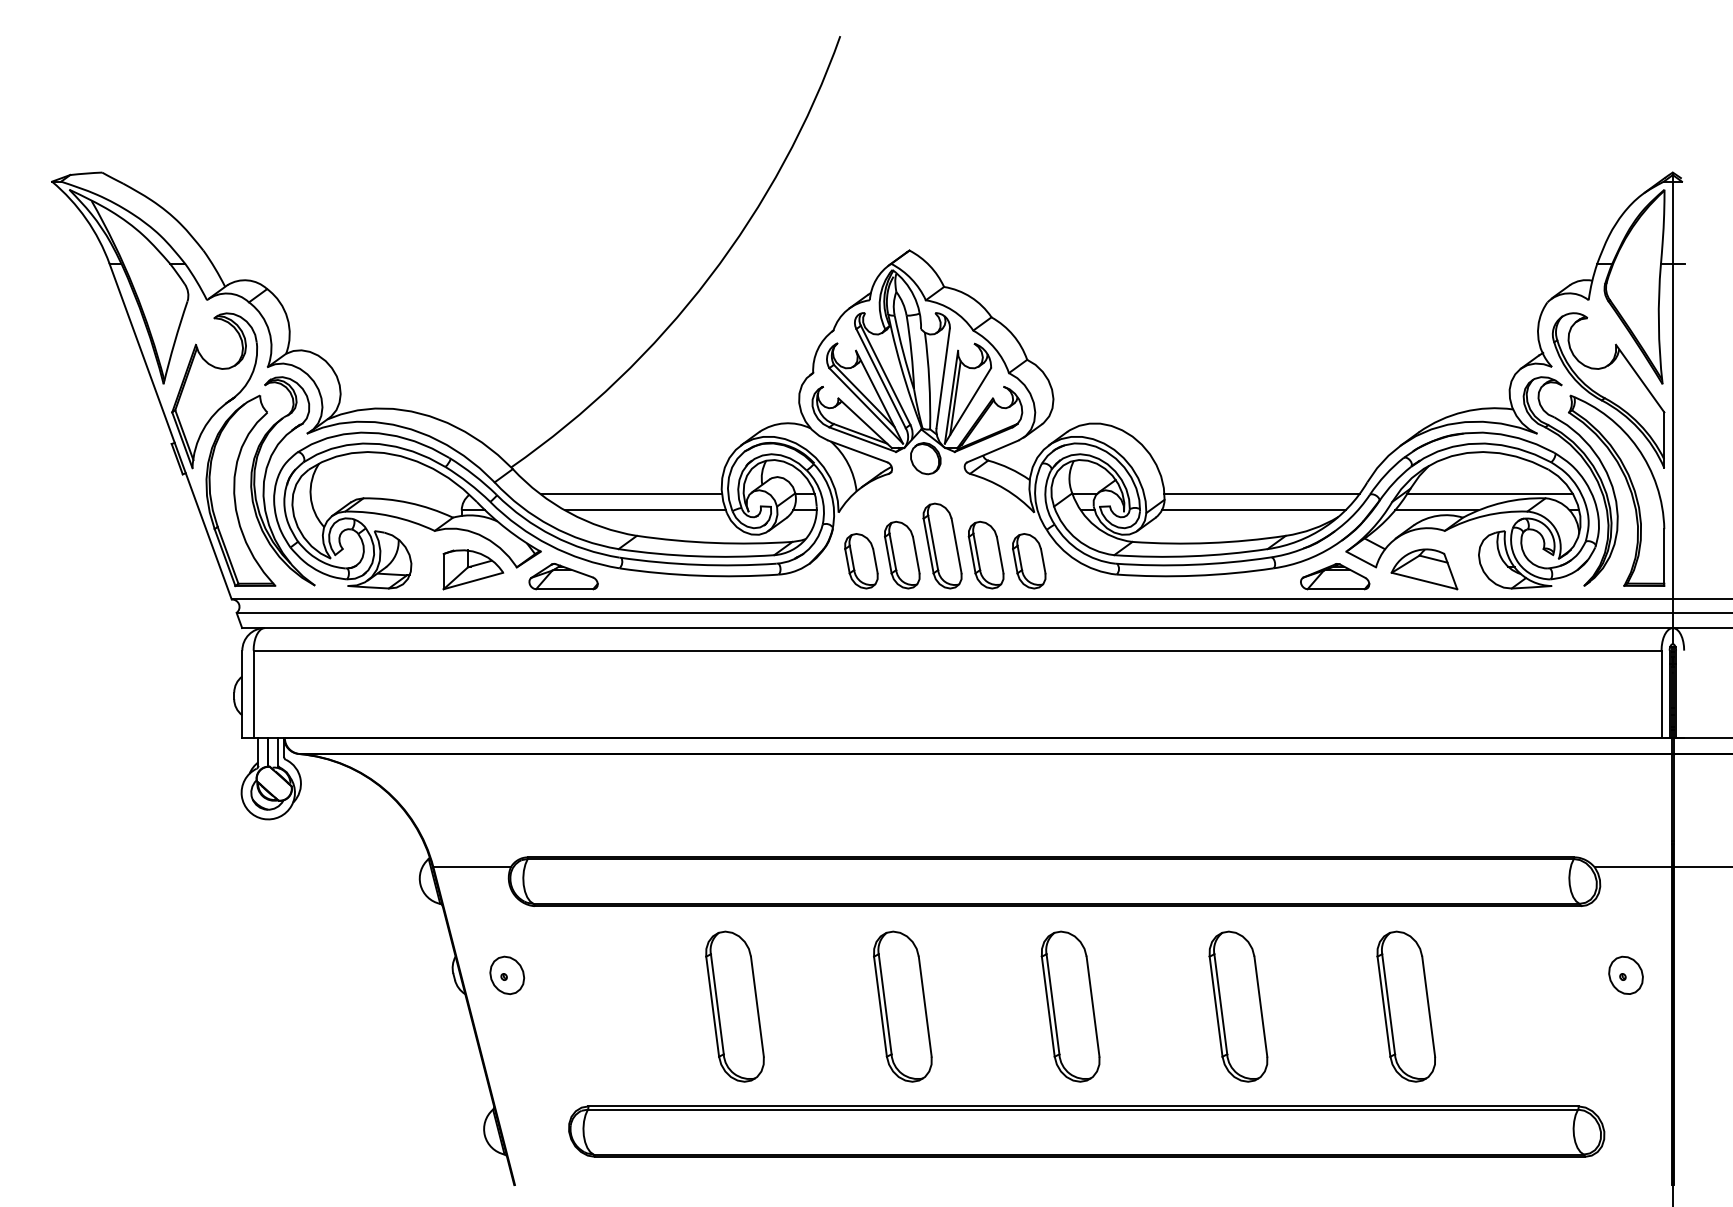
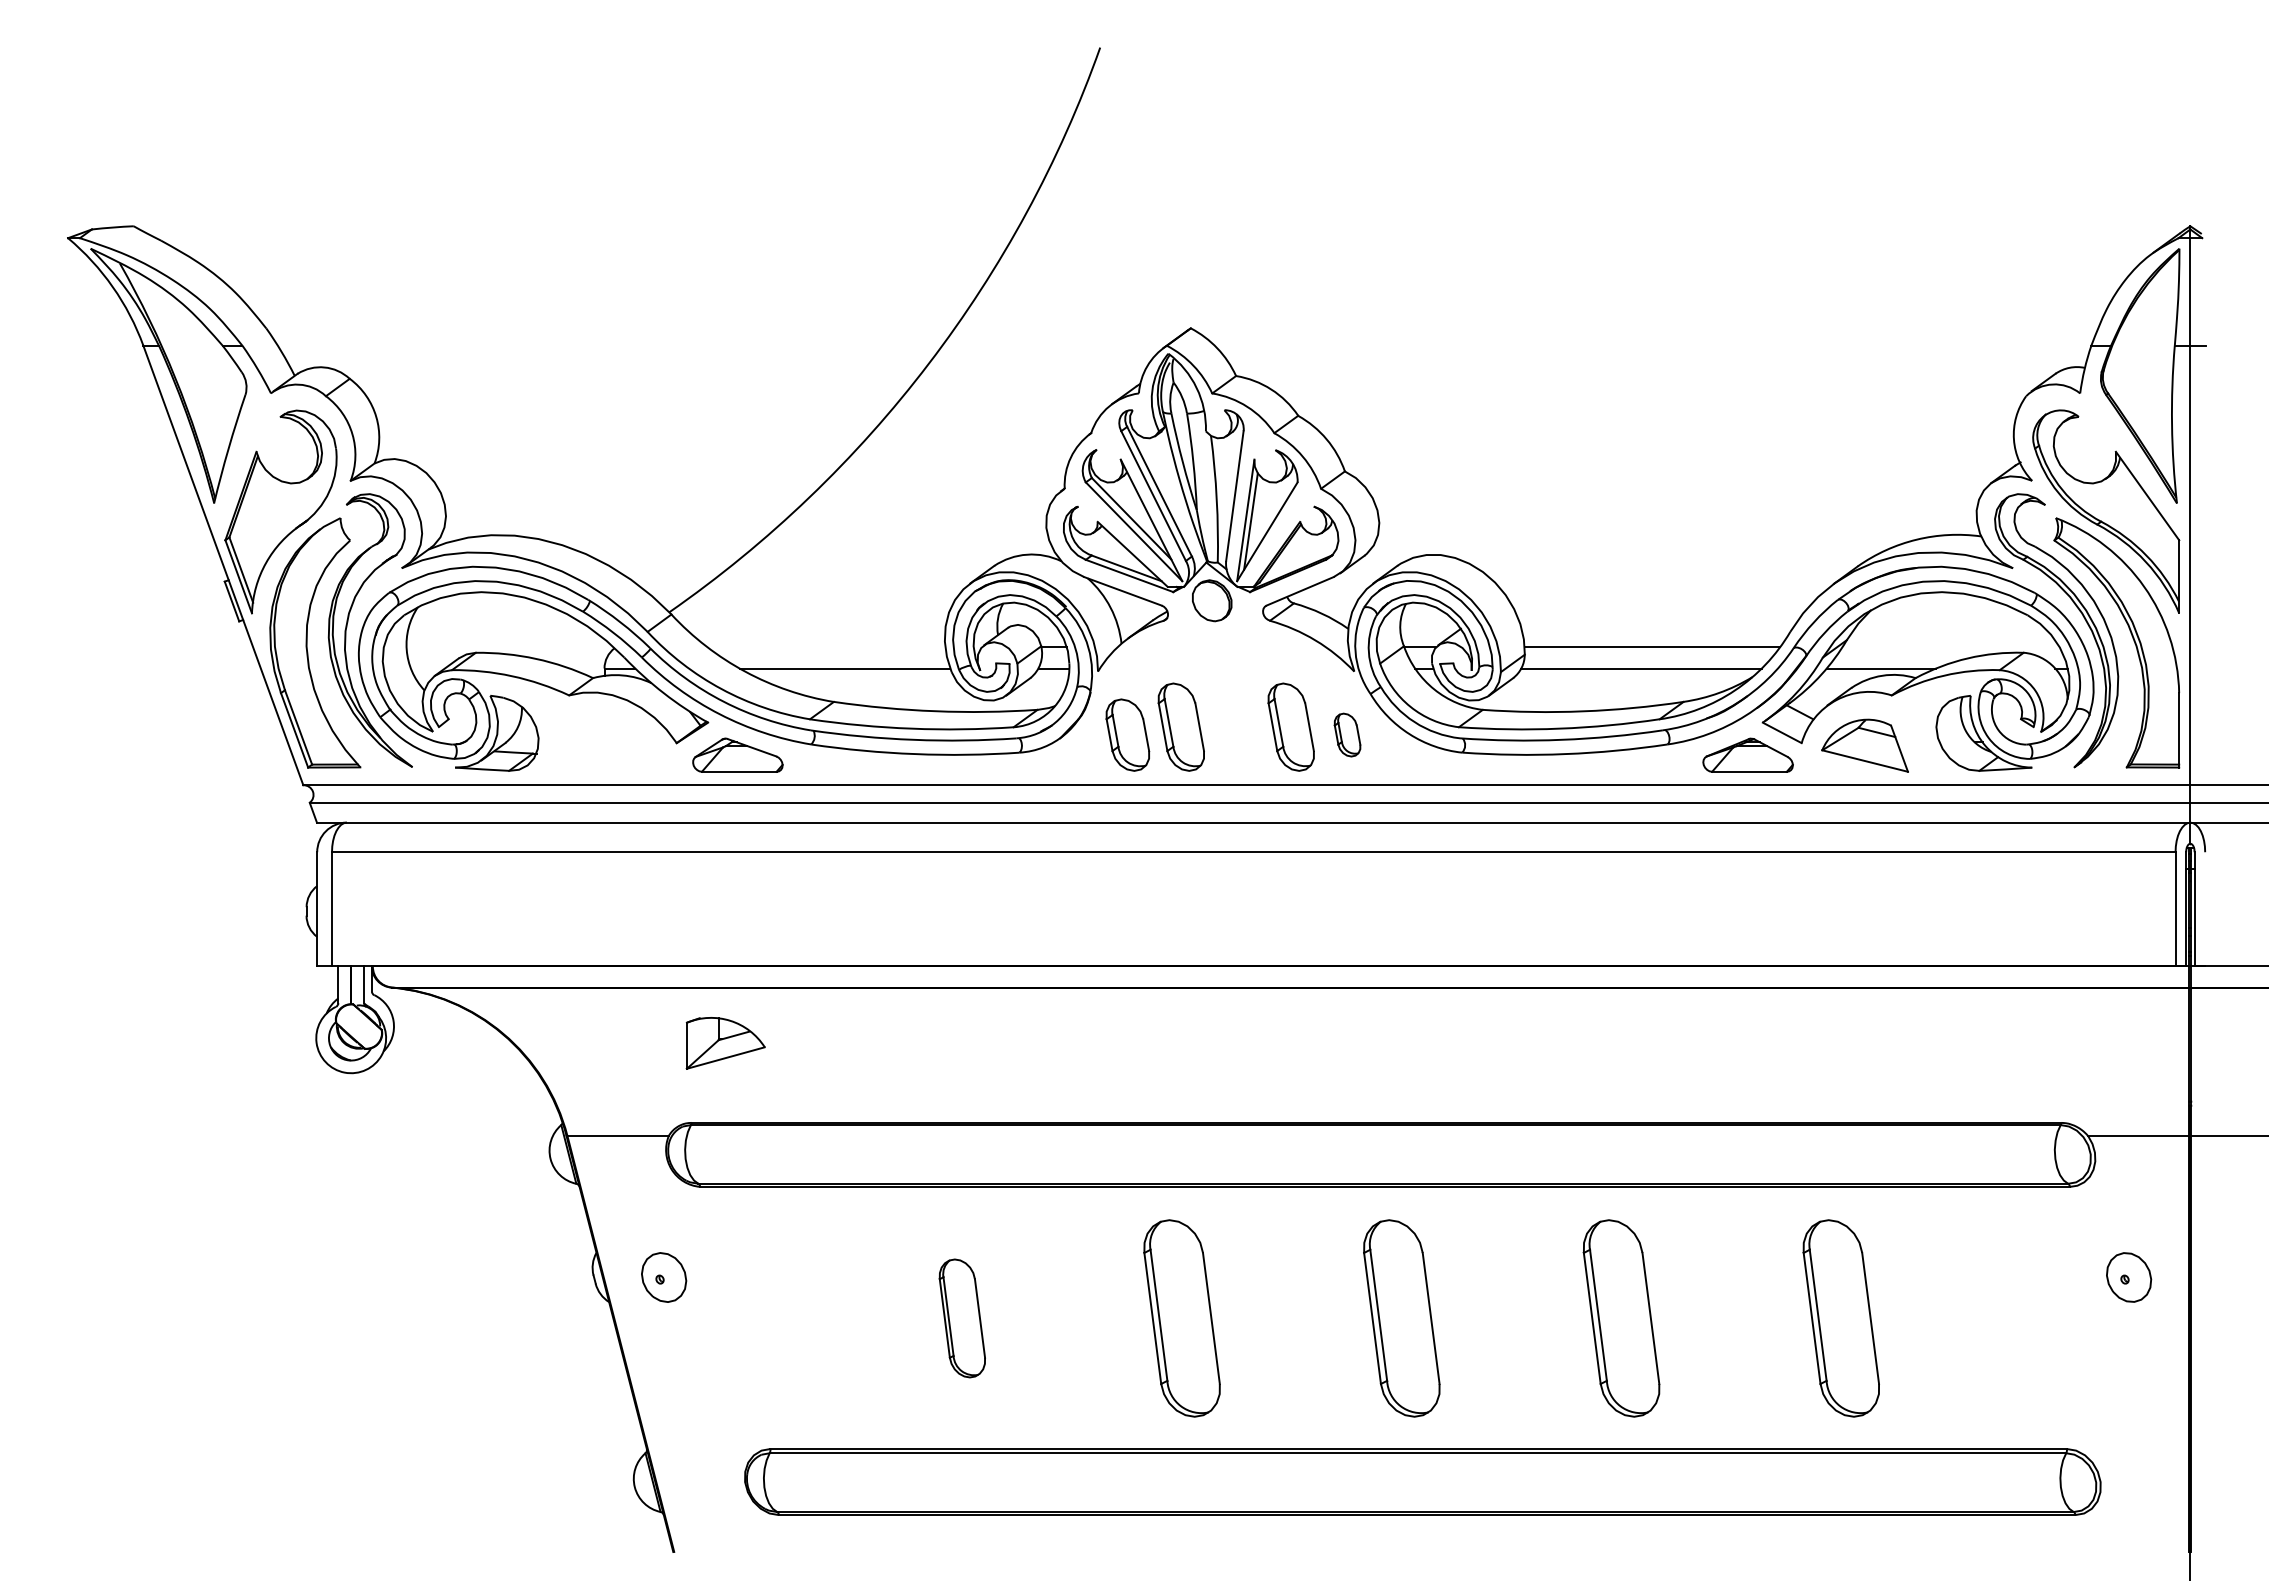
line: (631, 493) -> (826, 646), removed
line: (1489, 493) -> (1950, 646), removed
part: (942, 545) -> (1233, 714), removed
part: (1029, 560) -> (1347, 734), size x0.6
part: (473, 569) -> (725, 1043), moved
part: (735, 1006) -> (962, 1318), size x0.6

